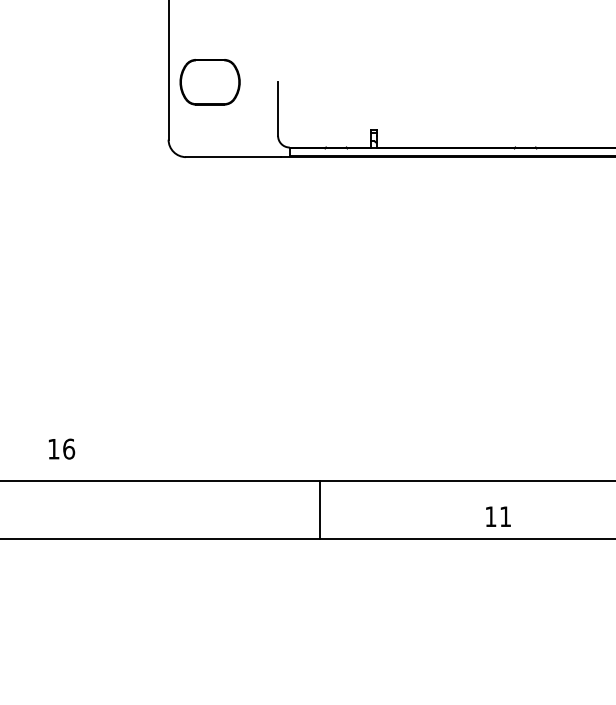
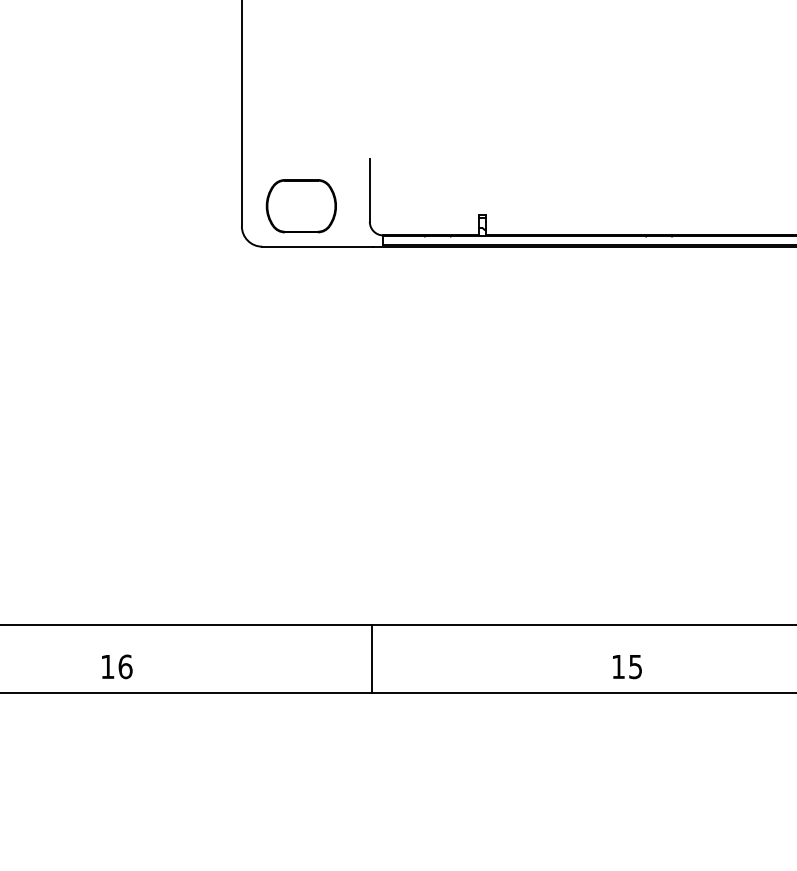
part: (209, 82) -> (300, 206), moved
text: (62, 448) -> (117, 666), moved
line: (320, 510) -> (372, 659), moved
text: (505, 517) -> (635, 667), 11 -> 15

